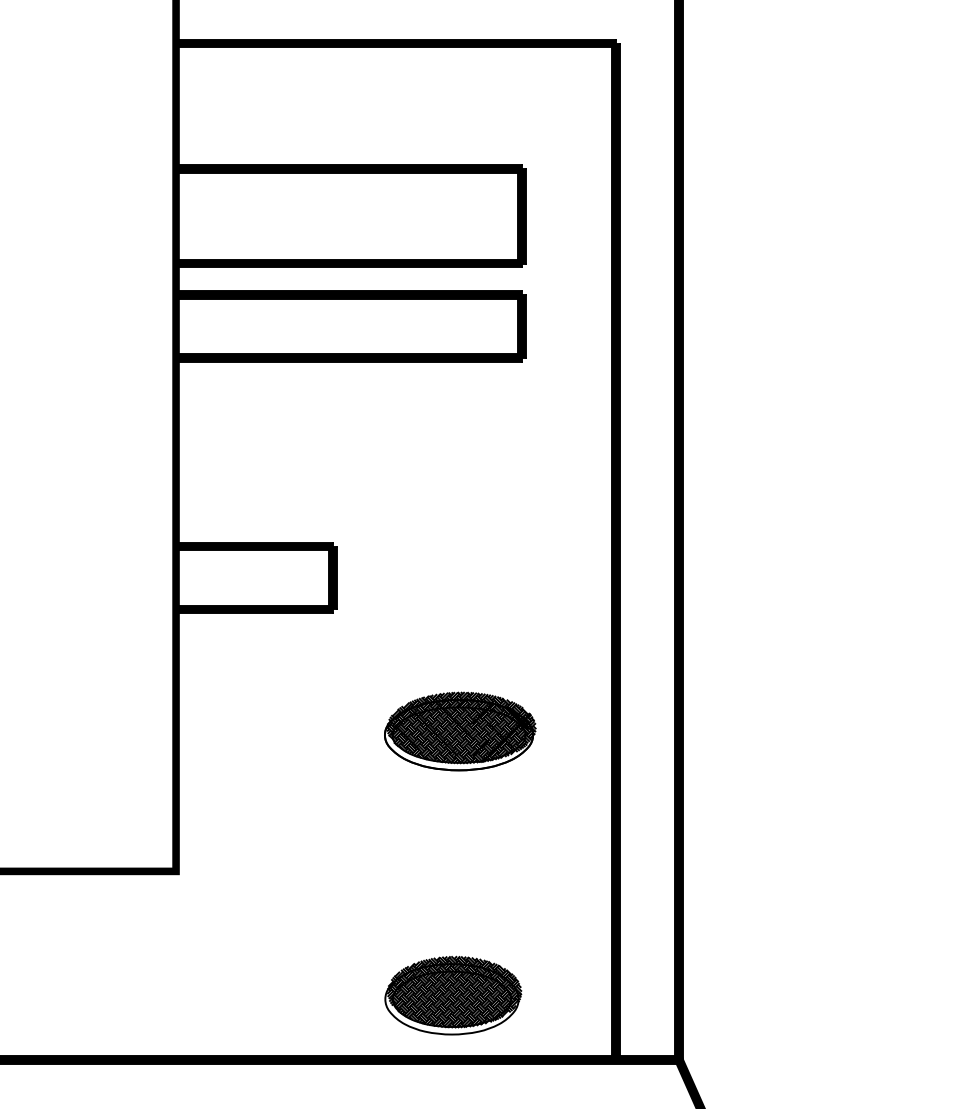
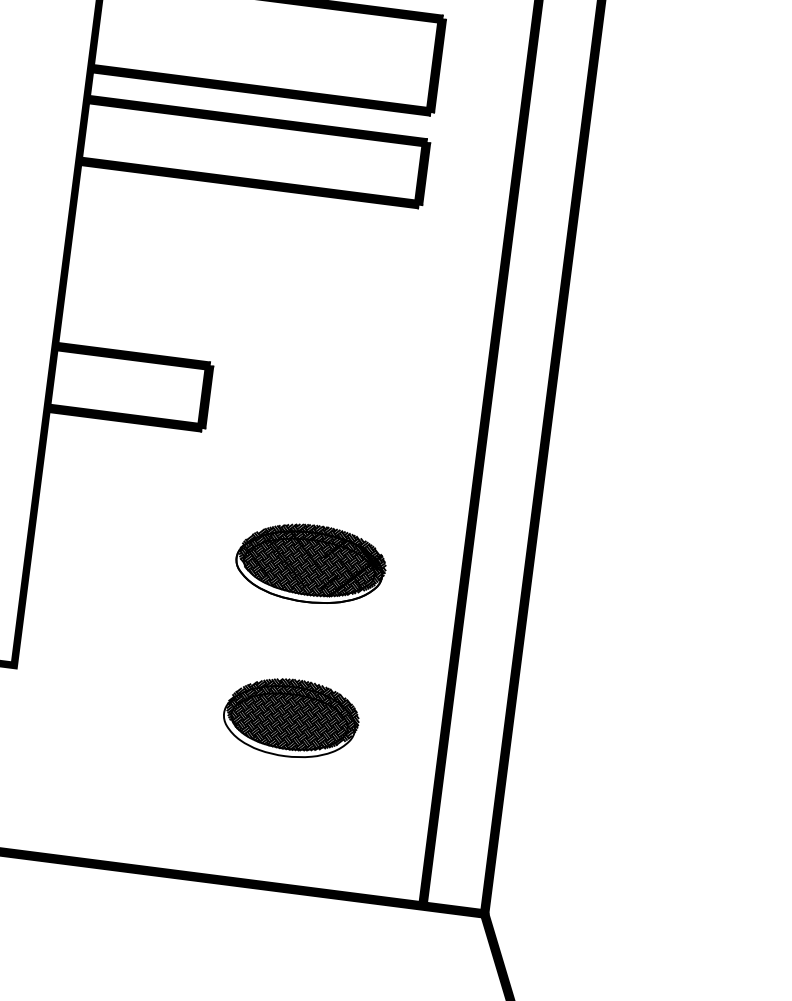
part: (453, 995) -> (291, 718), moved

